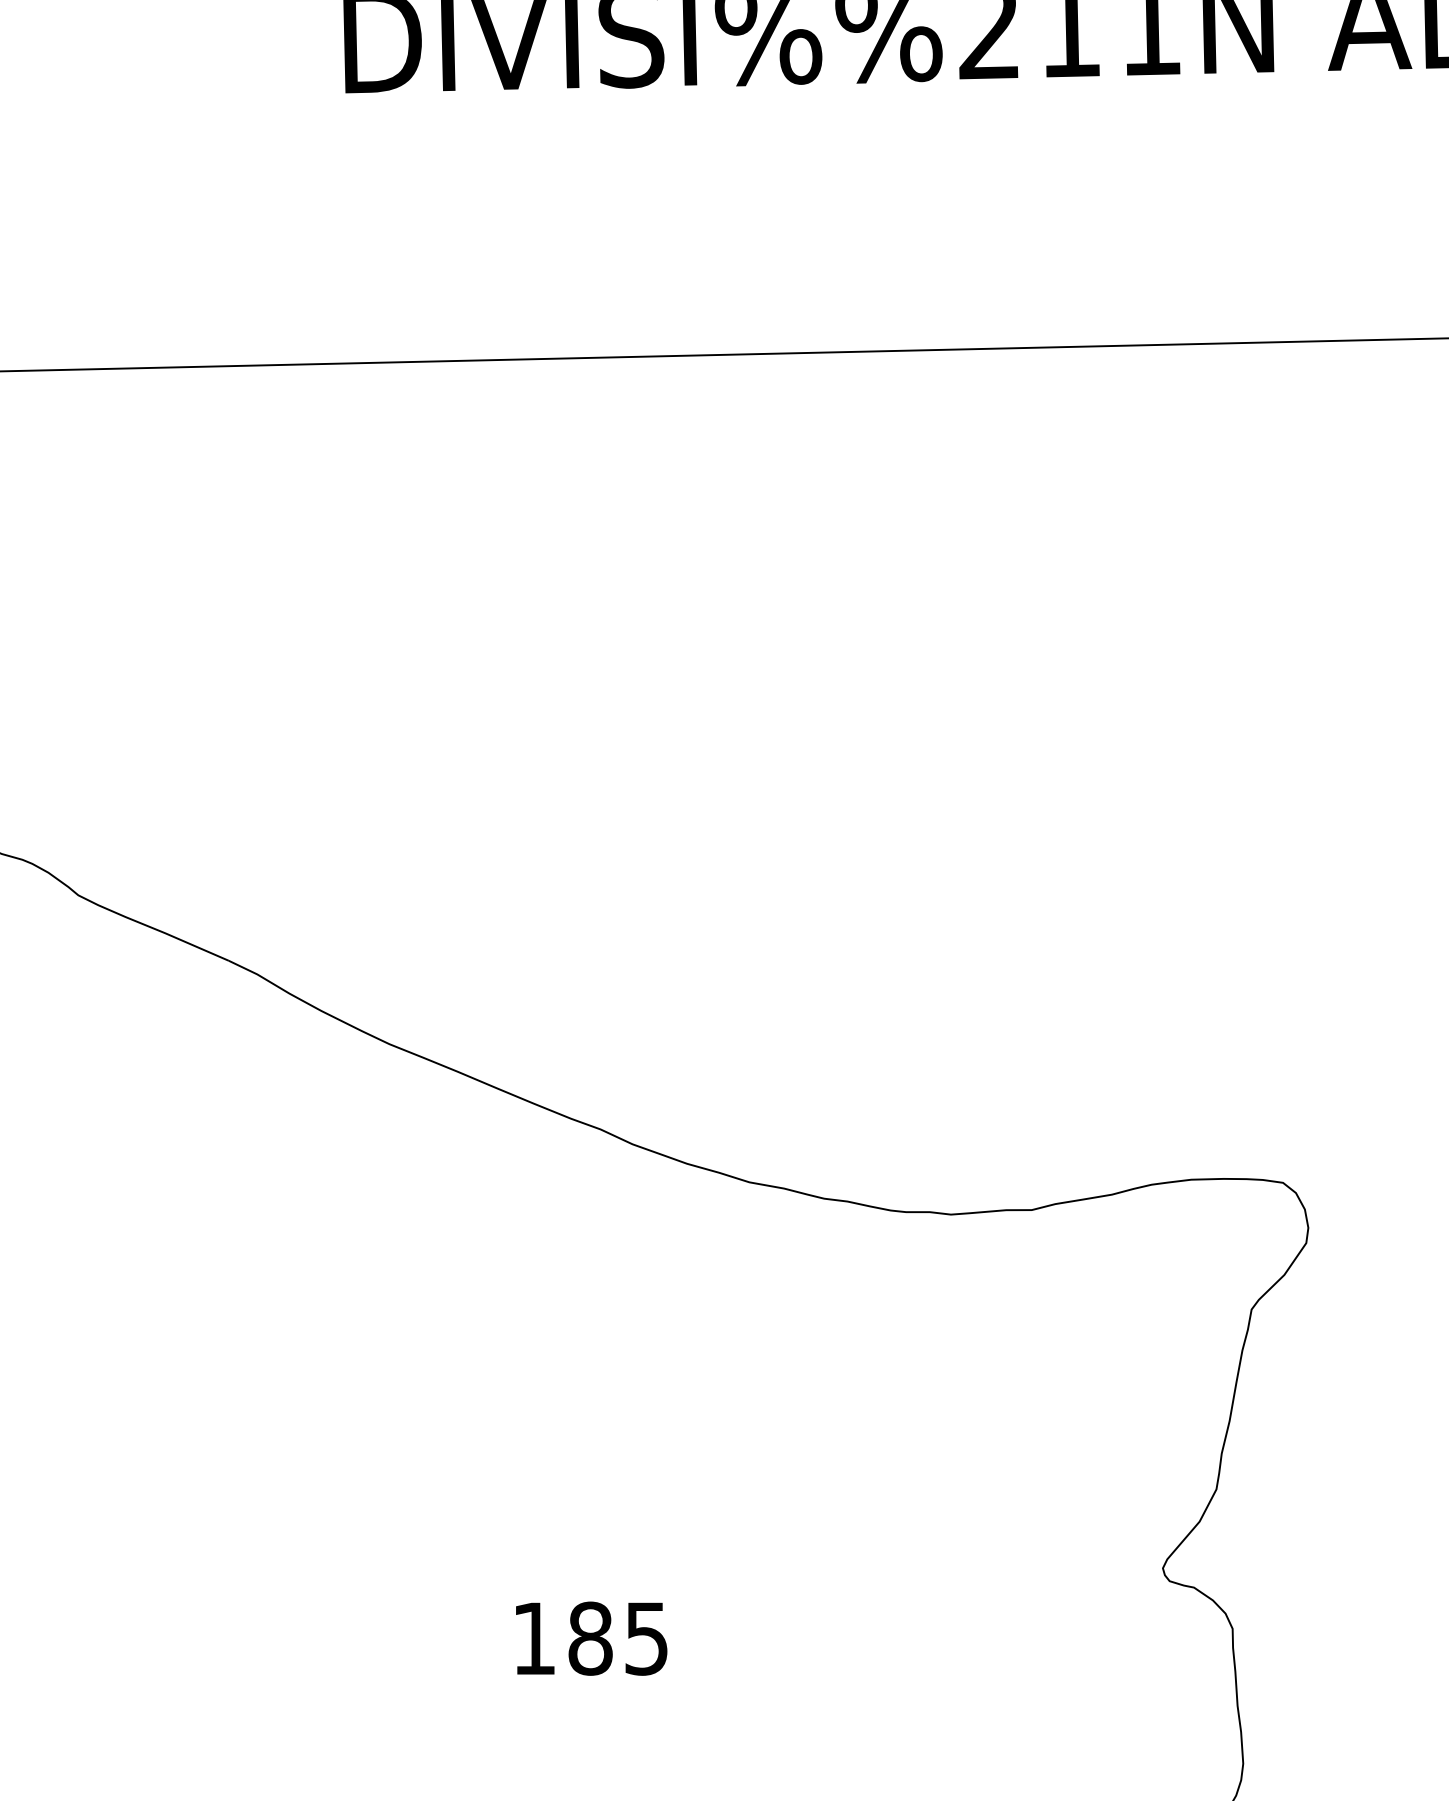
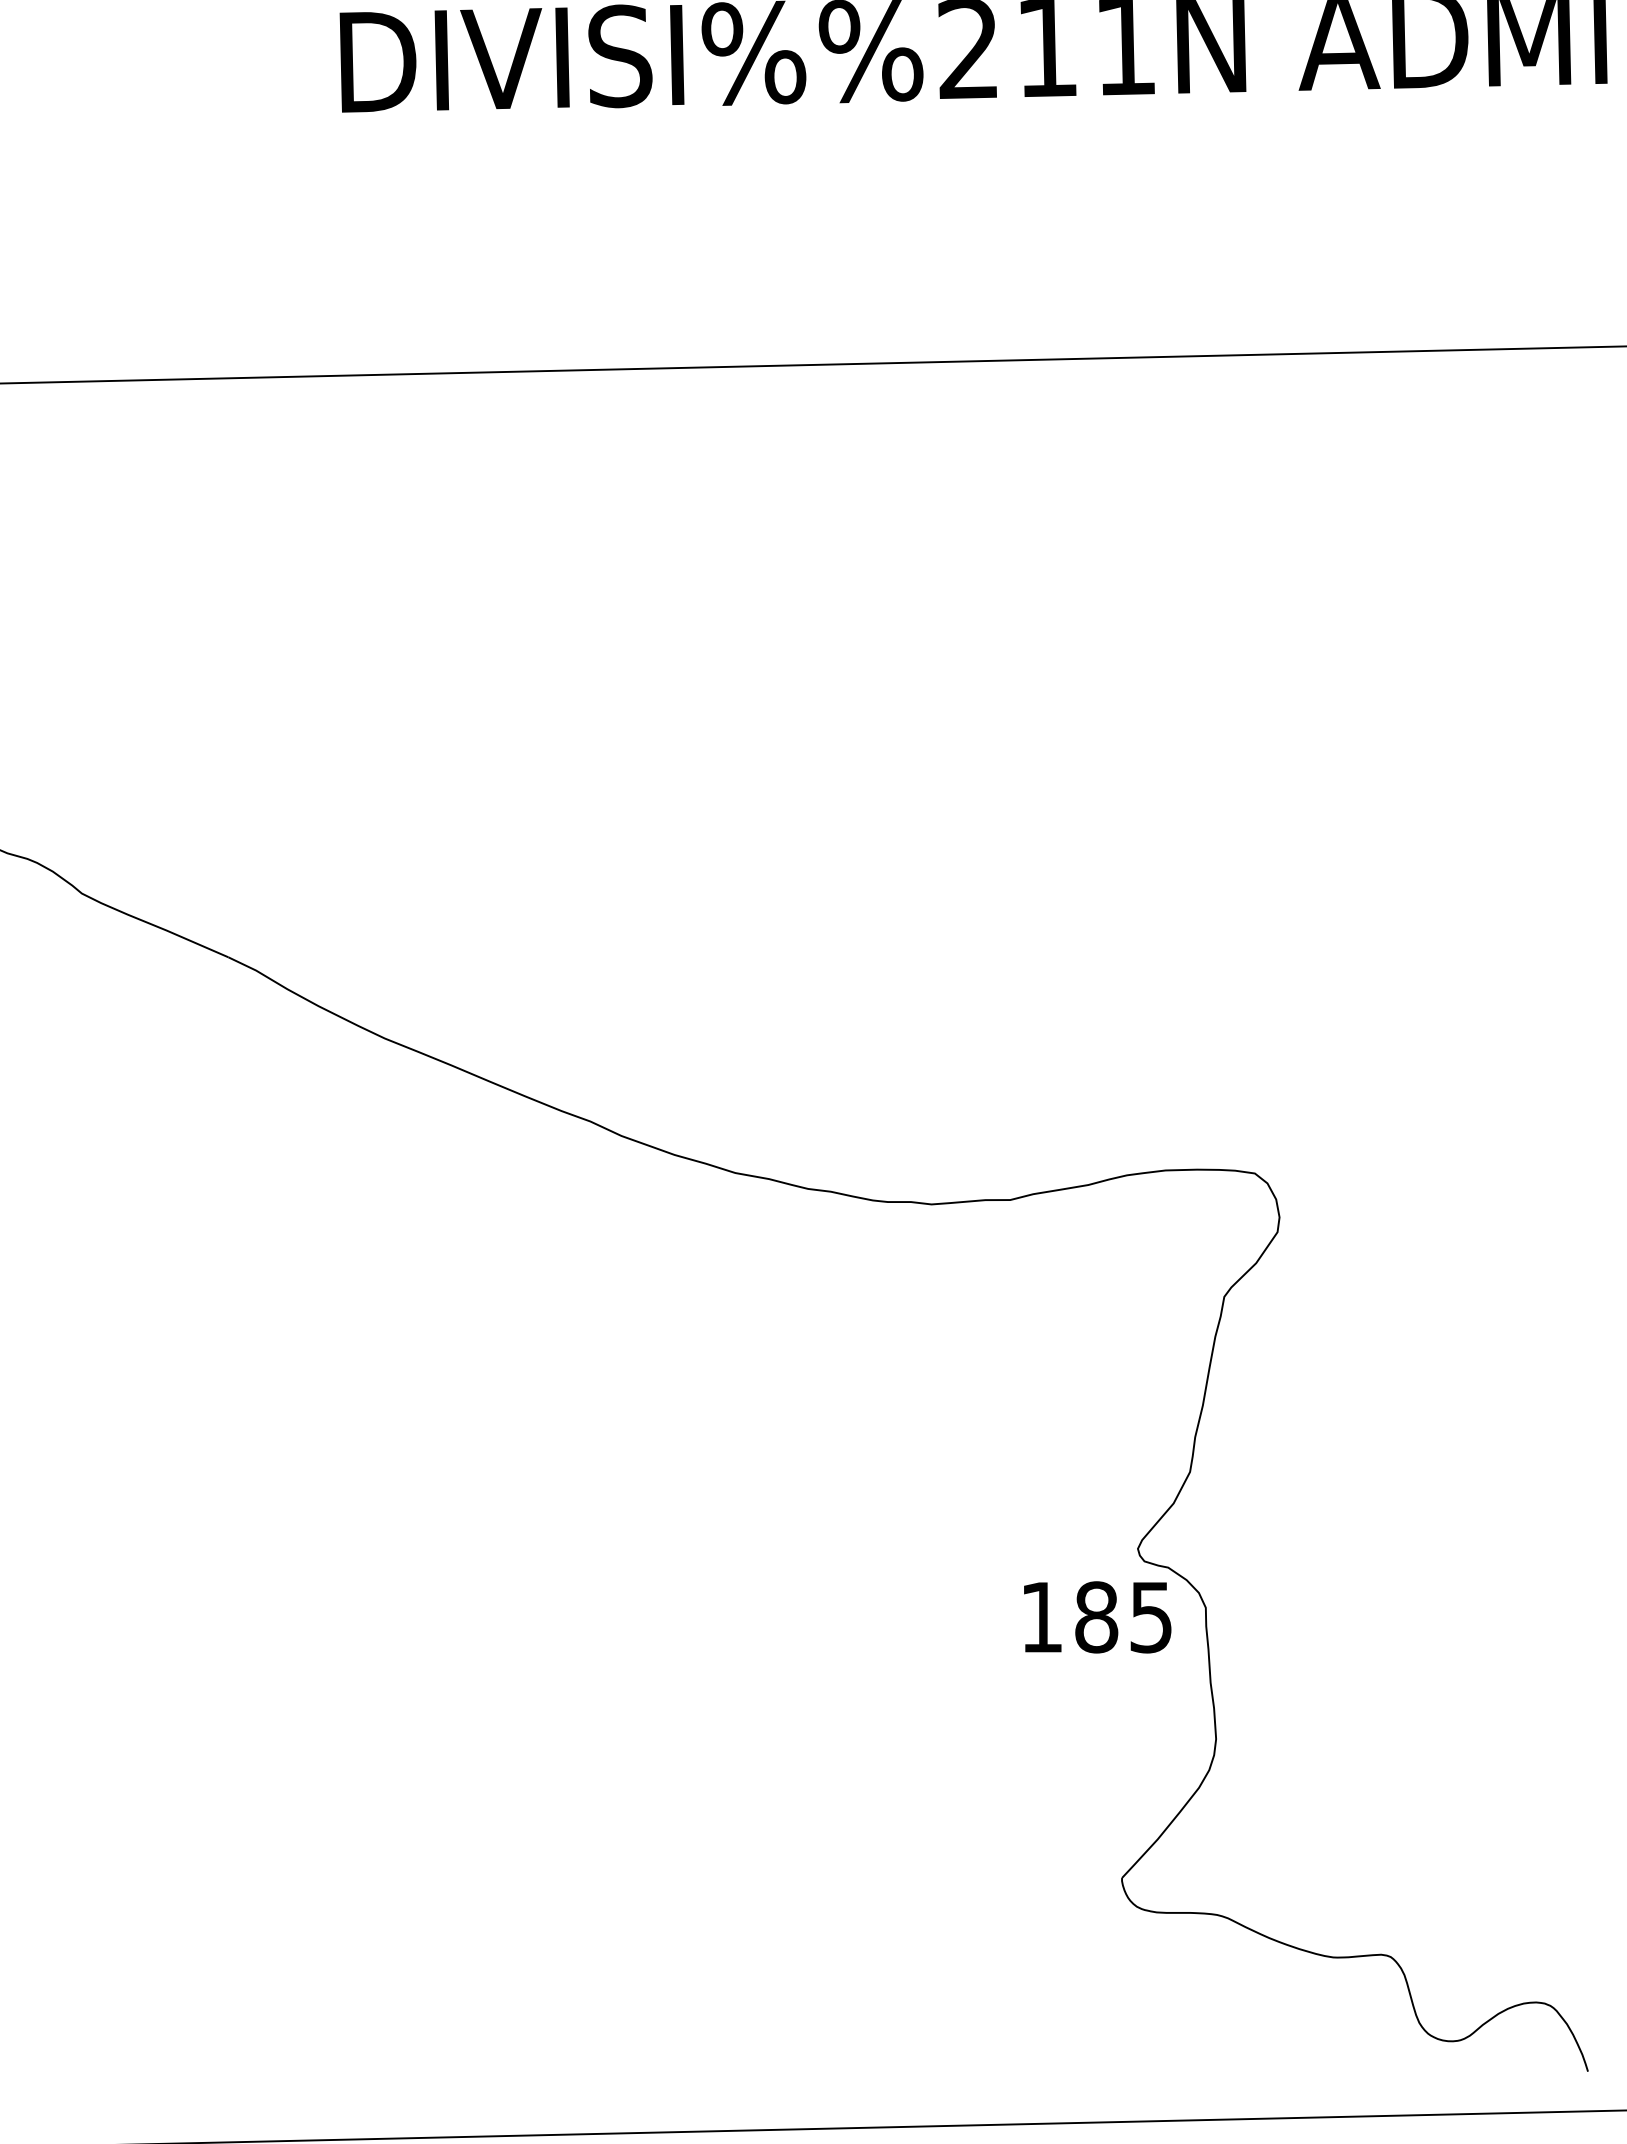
text: (591, 1638) -> (1097, 1617), moved

